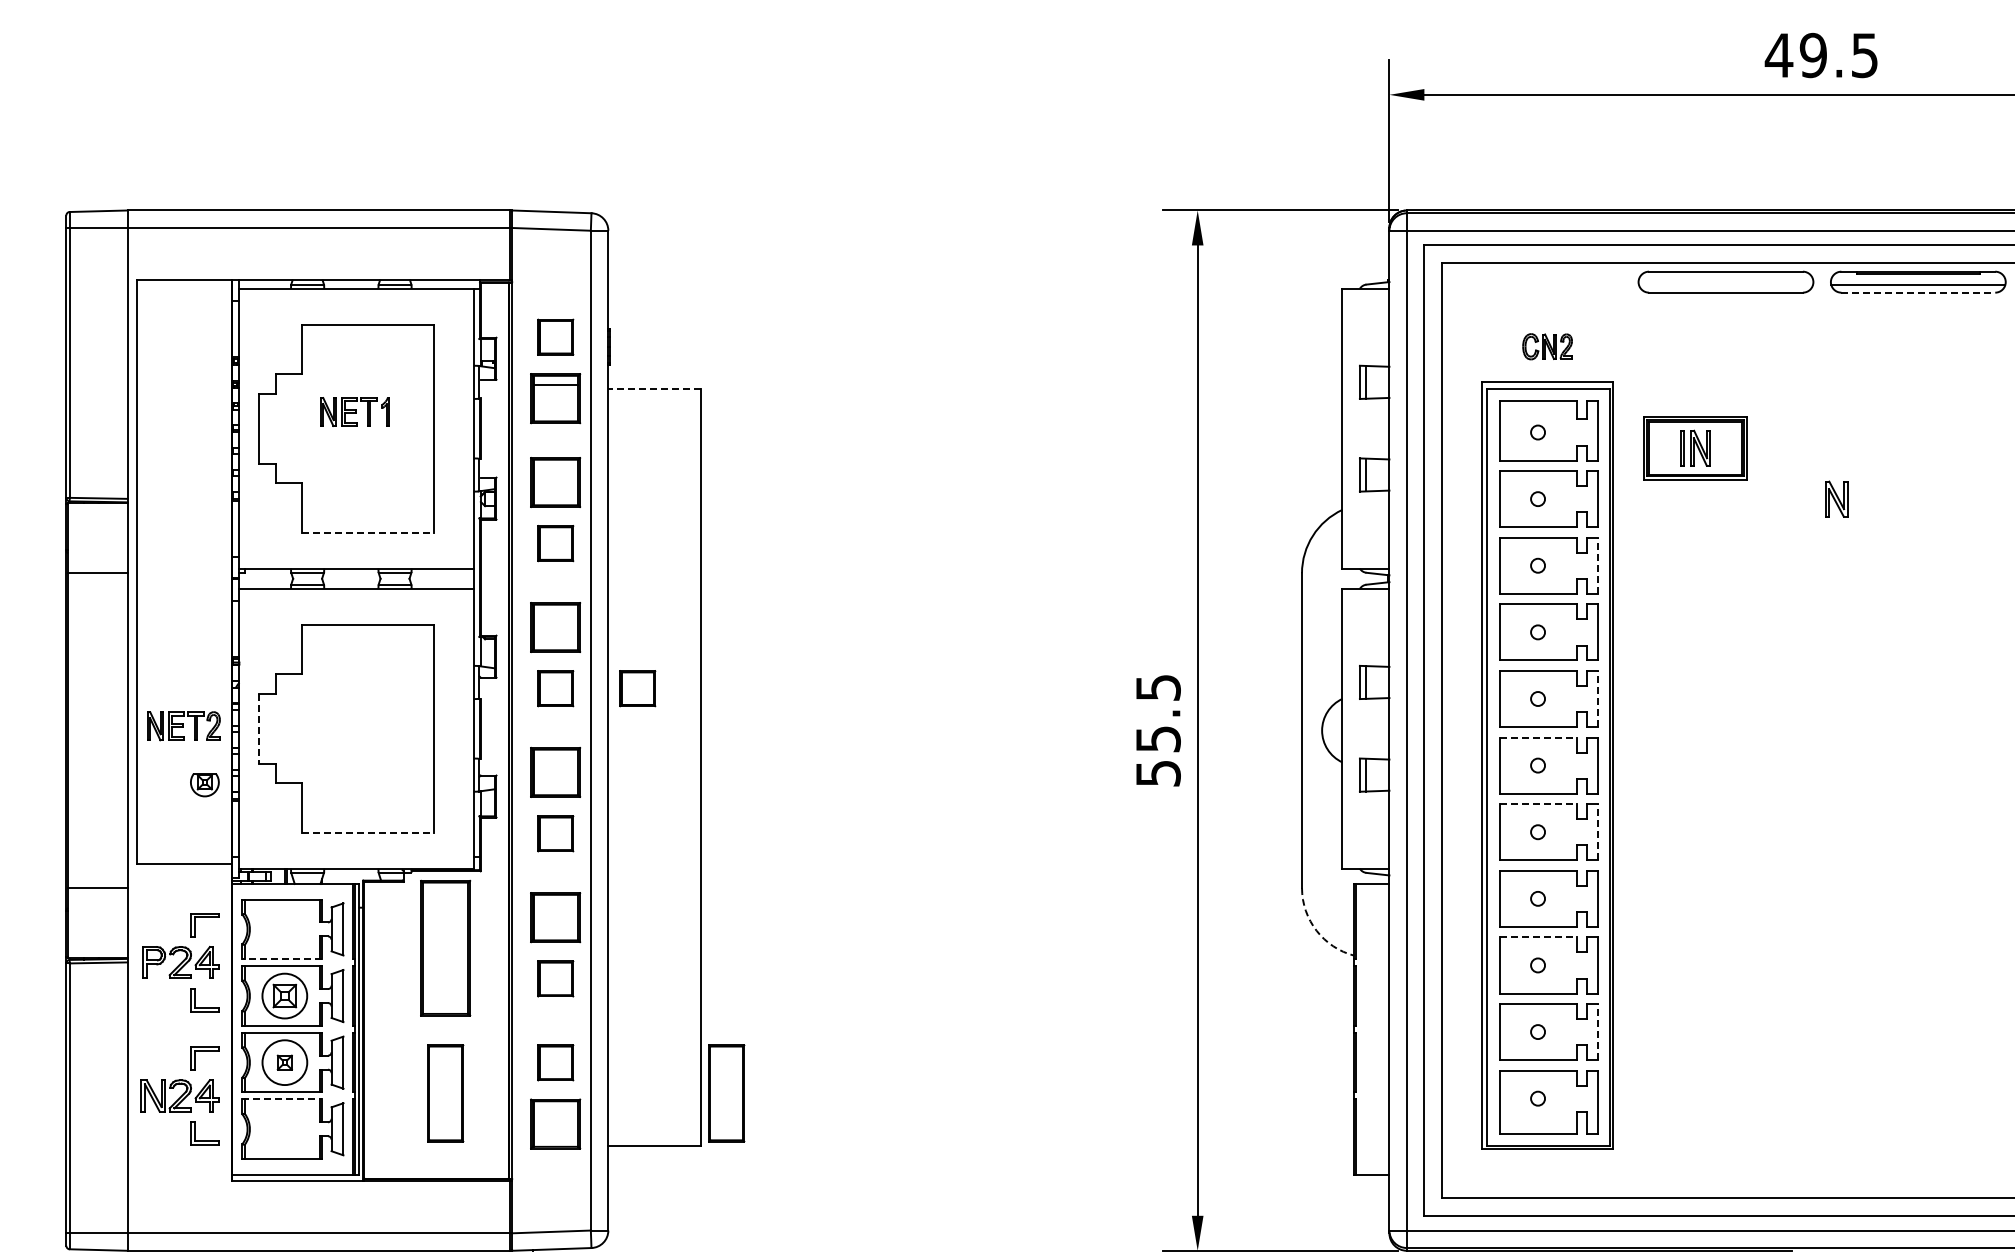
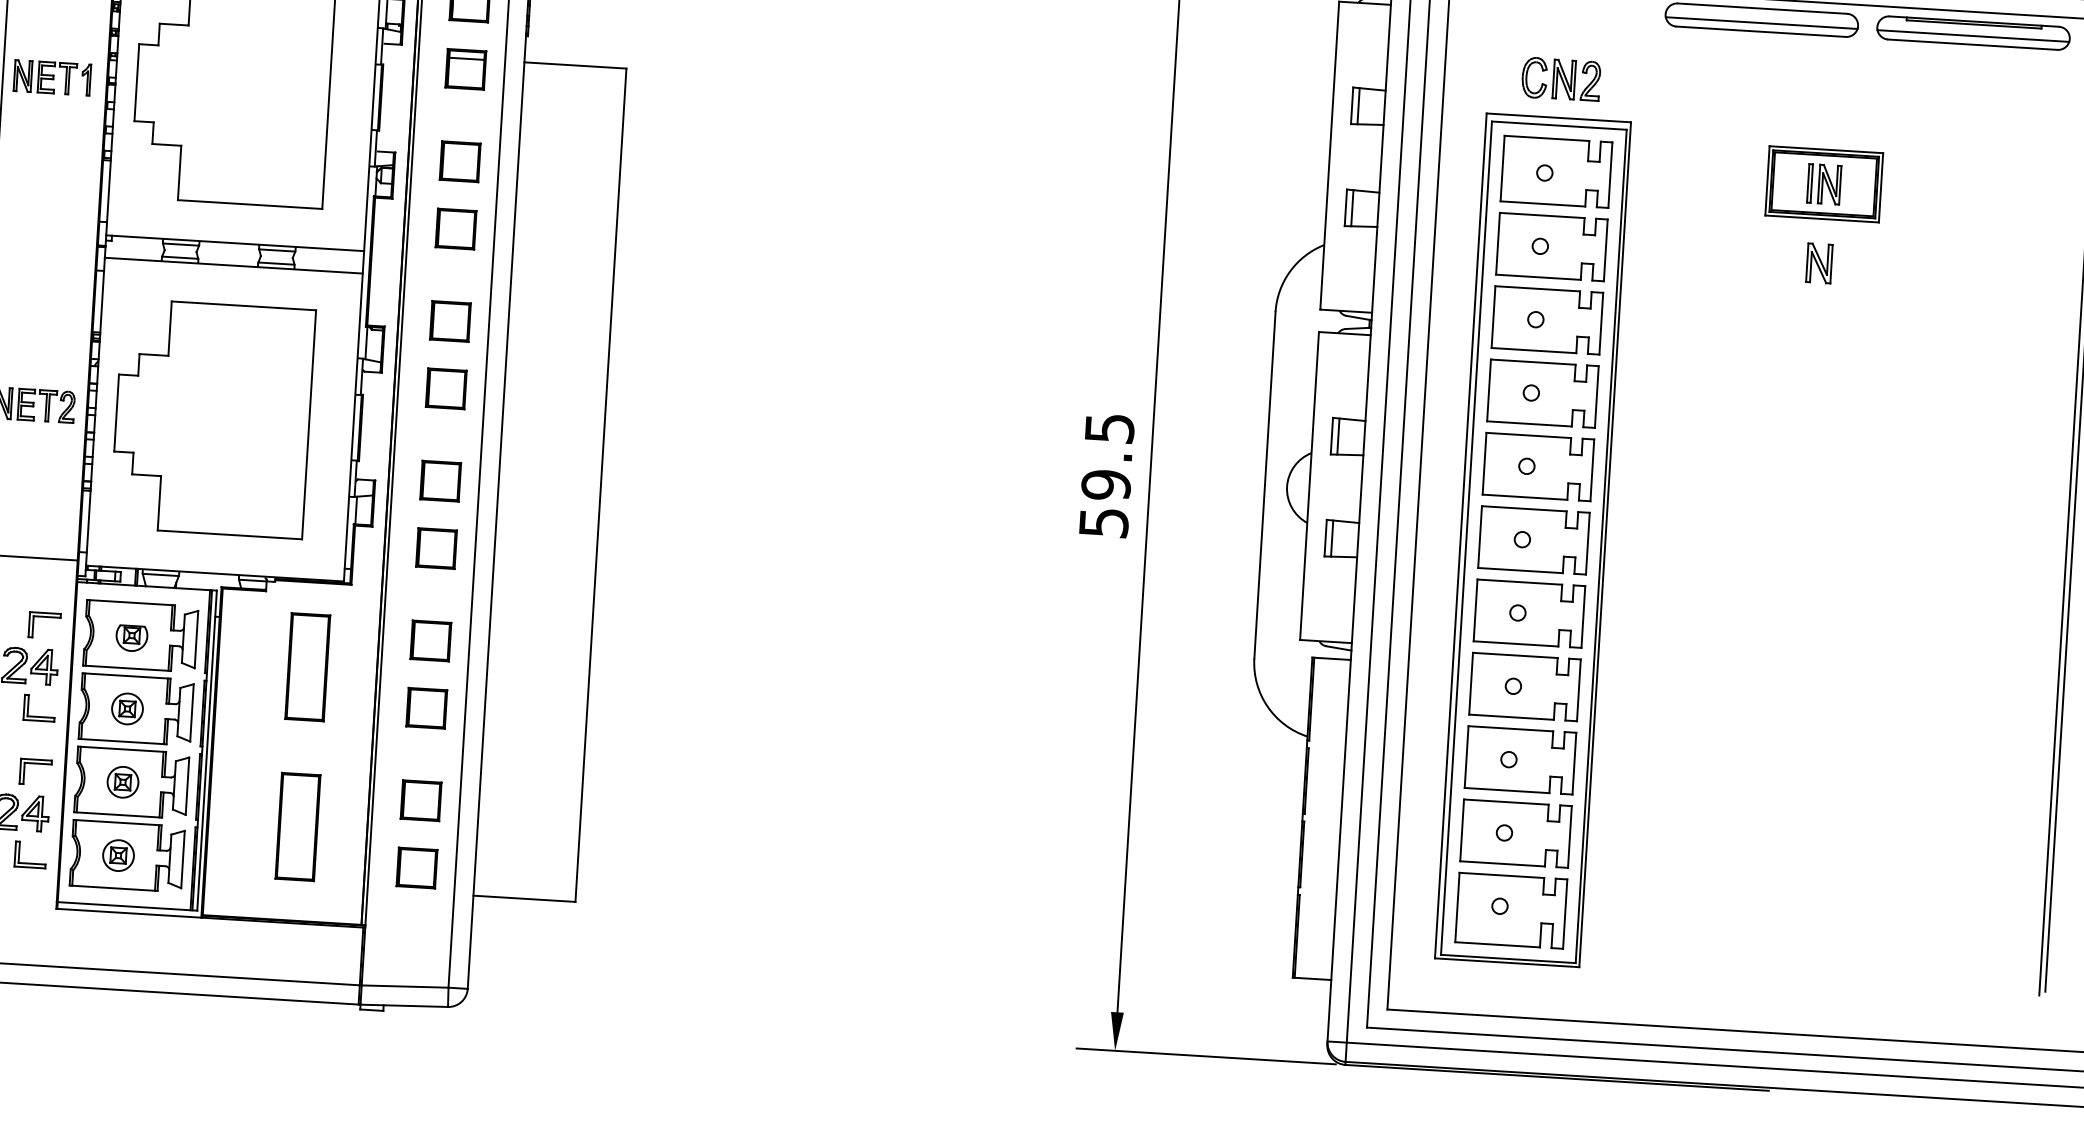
line: (1725, 284) -> (1761, 22), added
line: (1918, 292) -> (1973, 44), dashed -> solid
part: (1547, 346) -> (1561, 78), size x1.43
line: (654, 388) -> (575, 65), dashed -> solid
part: (555, 397) -> (465, 68), size x0.71
part: (354, 411) -> (51, 77), moved
part: (1695, 448) -> (1824, 184), moved
part: (555, 481) -> (460, 160), size x0.71
part: (1836, 498) -> (1819, 262), moved
line: (367, 532) -> (249, 204), dashed -> solid
line: (1597, 565) -> (1601, 323), dashed -> solid
part: (555, 627) -> (450, 321), size x0.71
part: (637, 688) -> (536, 394), removed
line: (1597, 698) -> (1592, 469), dashed -> solid
line: (258, 728) -> (116, 412), dashed -> solid
line: (1538, 737) -> (1524, 508), dashed -> solid
text: (1157, 738) -> (1105, 484), 55.5 -> 59.5
part: (555, 772) -> (440, 481), size x0.71
part: (204, 785) -> (131, 638), moved
line: (1538, 804) -> (1520, 582), dashed -> solid
line: (1597, 831) -> (1583, 616), dashed -> solid
line: (367, 832) -> (229, 534), dashed -> solid
part: (555, 917) -> (430, 640), size x0.71
arc: (1316, 930) -> (1267, 706), dashed -> solid
line: (1538, 937) -> (1511, 728), dashed -> solid
part: (445, 948) -> (307, 667), size x0.71
line: (282, 959) -> (127, 668), dashed -> solid
part: (284, 995) -> (127, 708), size x0.62
line: (1597, 1031) -> (1569, 836), dashed -> solid
circle: (284, 1062) -> (122, 782), size x0.62
part: (726, 1093) -> (607, 845), removed
line: (282, 1099) -> (117, 822), dashed -> solid
part: (555, 1123) -> (416, 867), size x0.71
part: (284, 1129) -> (118, 855), added

